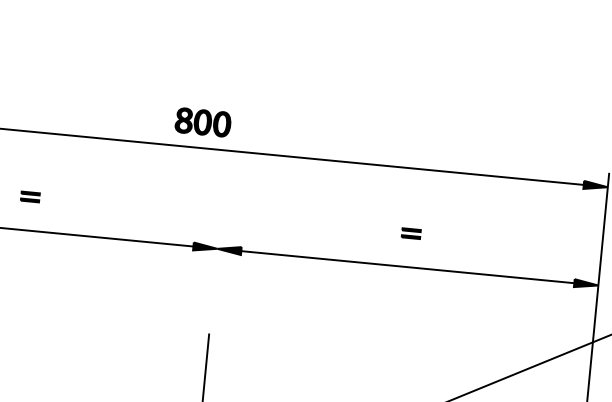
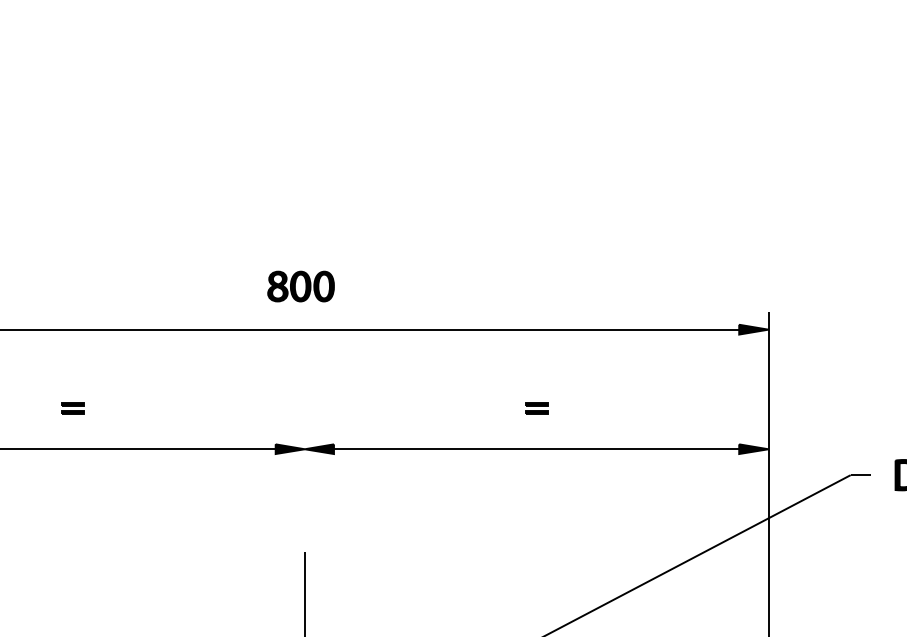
part: (202, 122) -> (300, 286), moved

